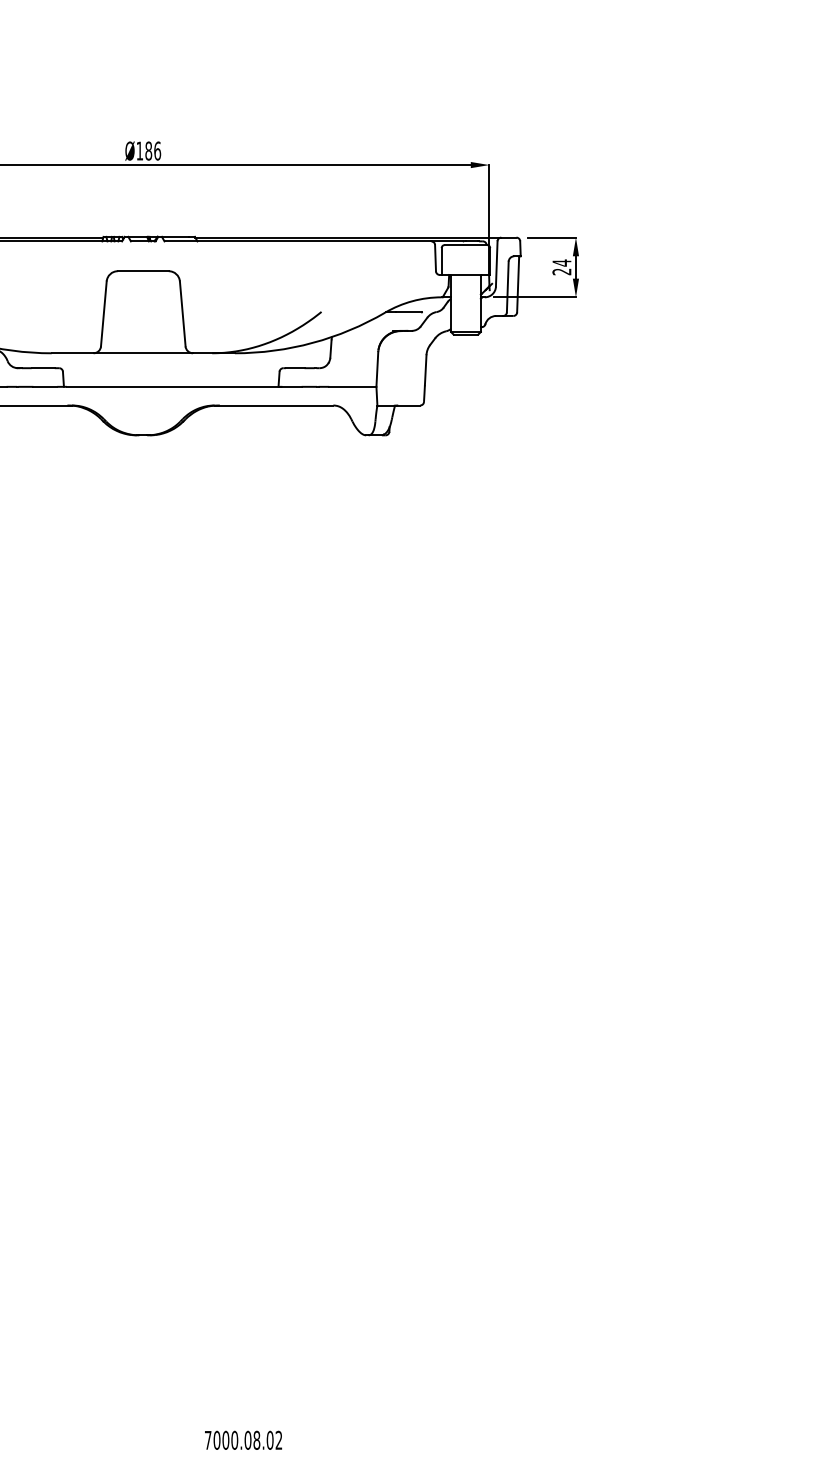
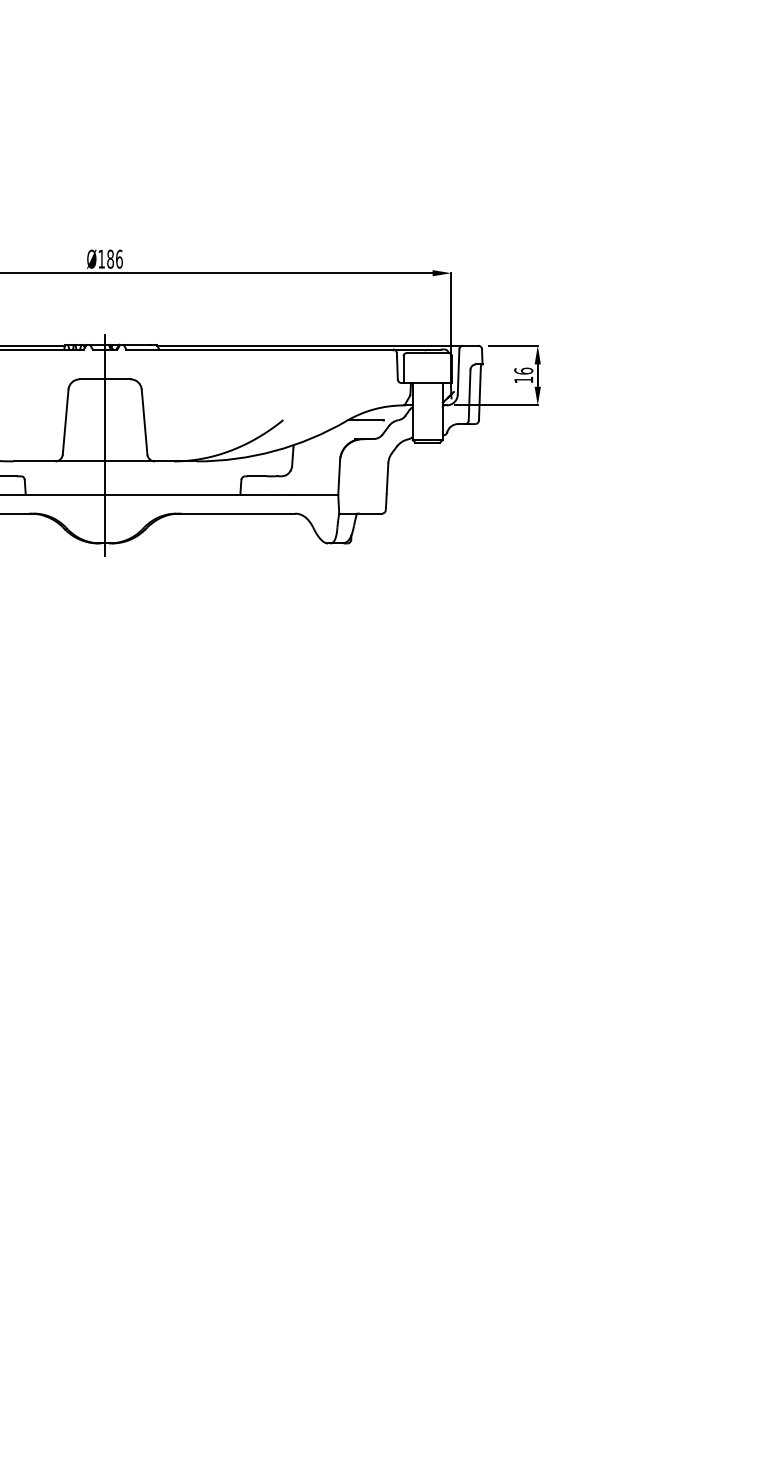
text: (561, 267) -> (523, 375), 24 -> 16
line: (143, 336) -> (105, 444), added

